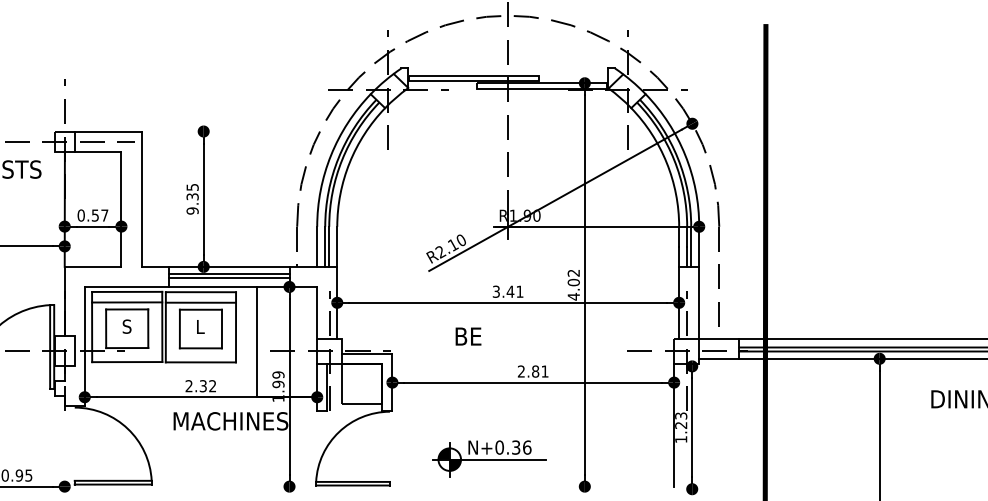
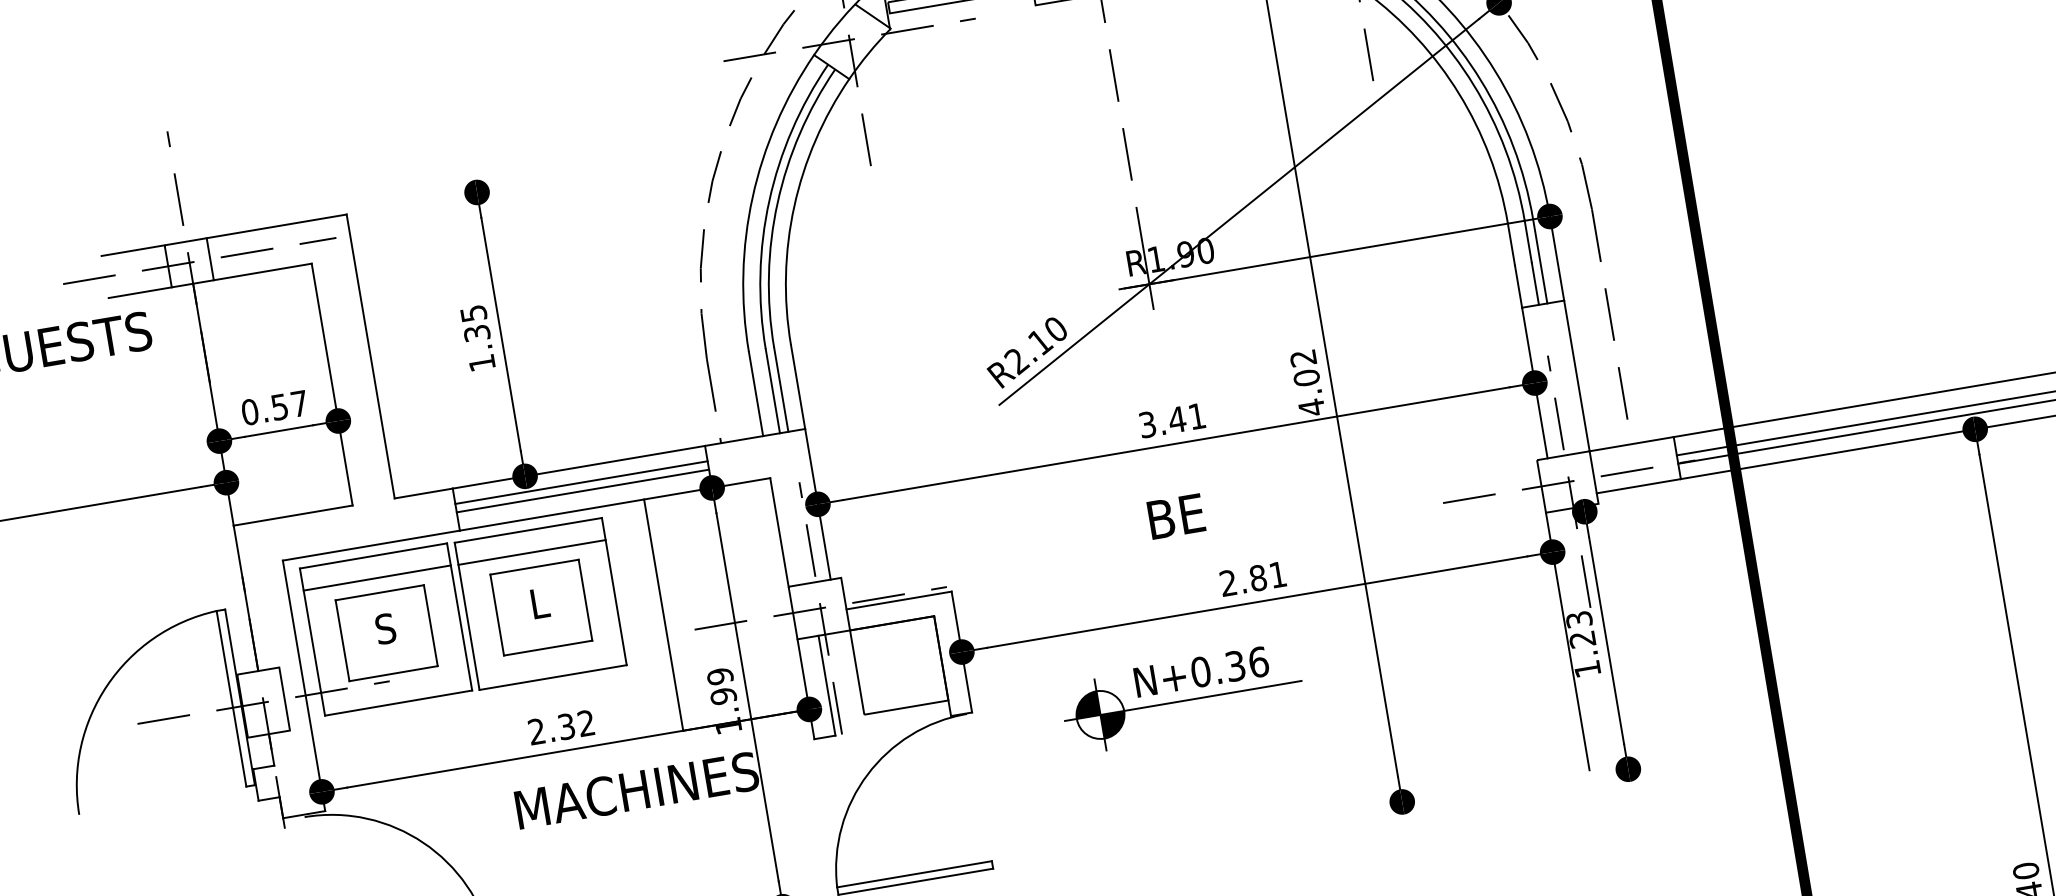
line: (39, 131) -> (132, 250), added
line: (39, 151) -> (139, 292), added
text: (192, 210) -> (481, 362), 9.35 -> 1.35
text: (468, 336) -> (1176, 516), moved
part: (489, 458) -> (1183, 698), moved

